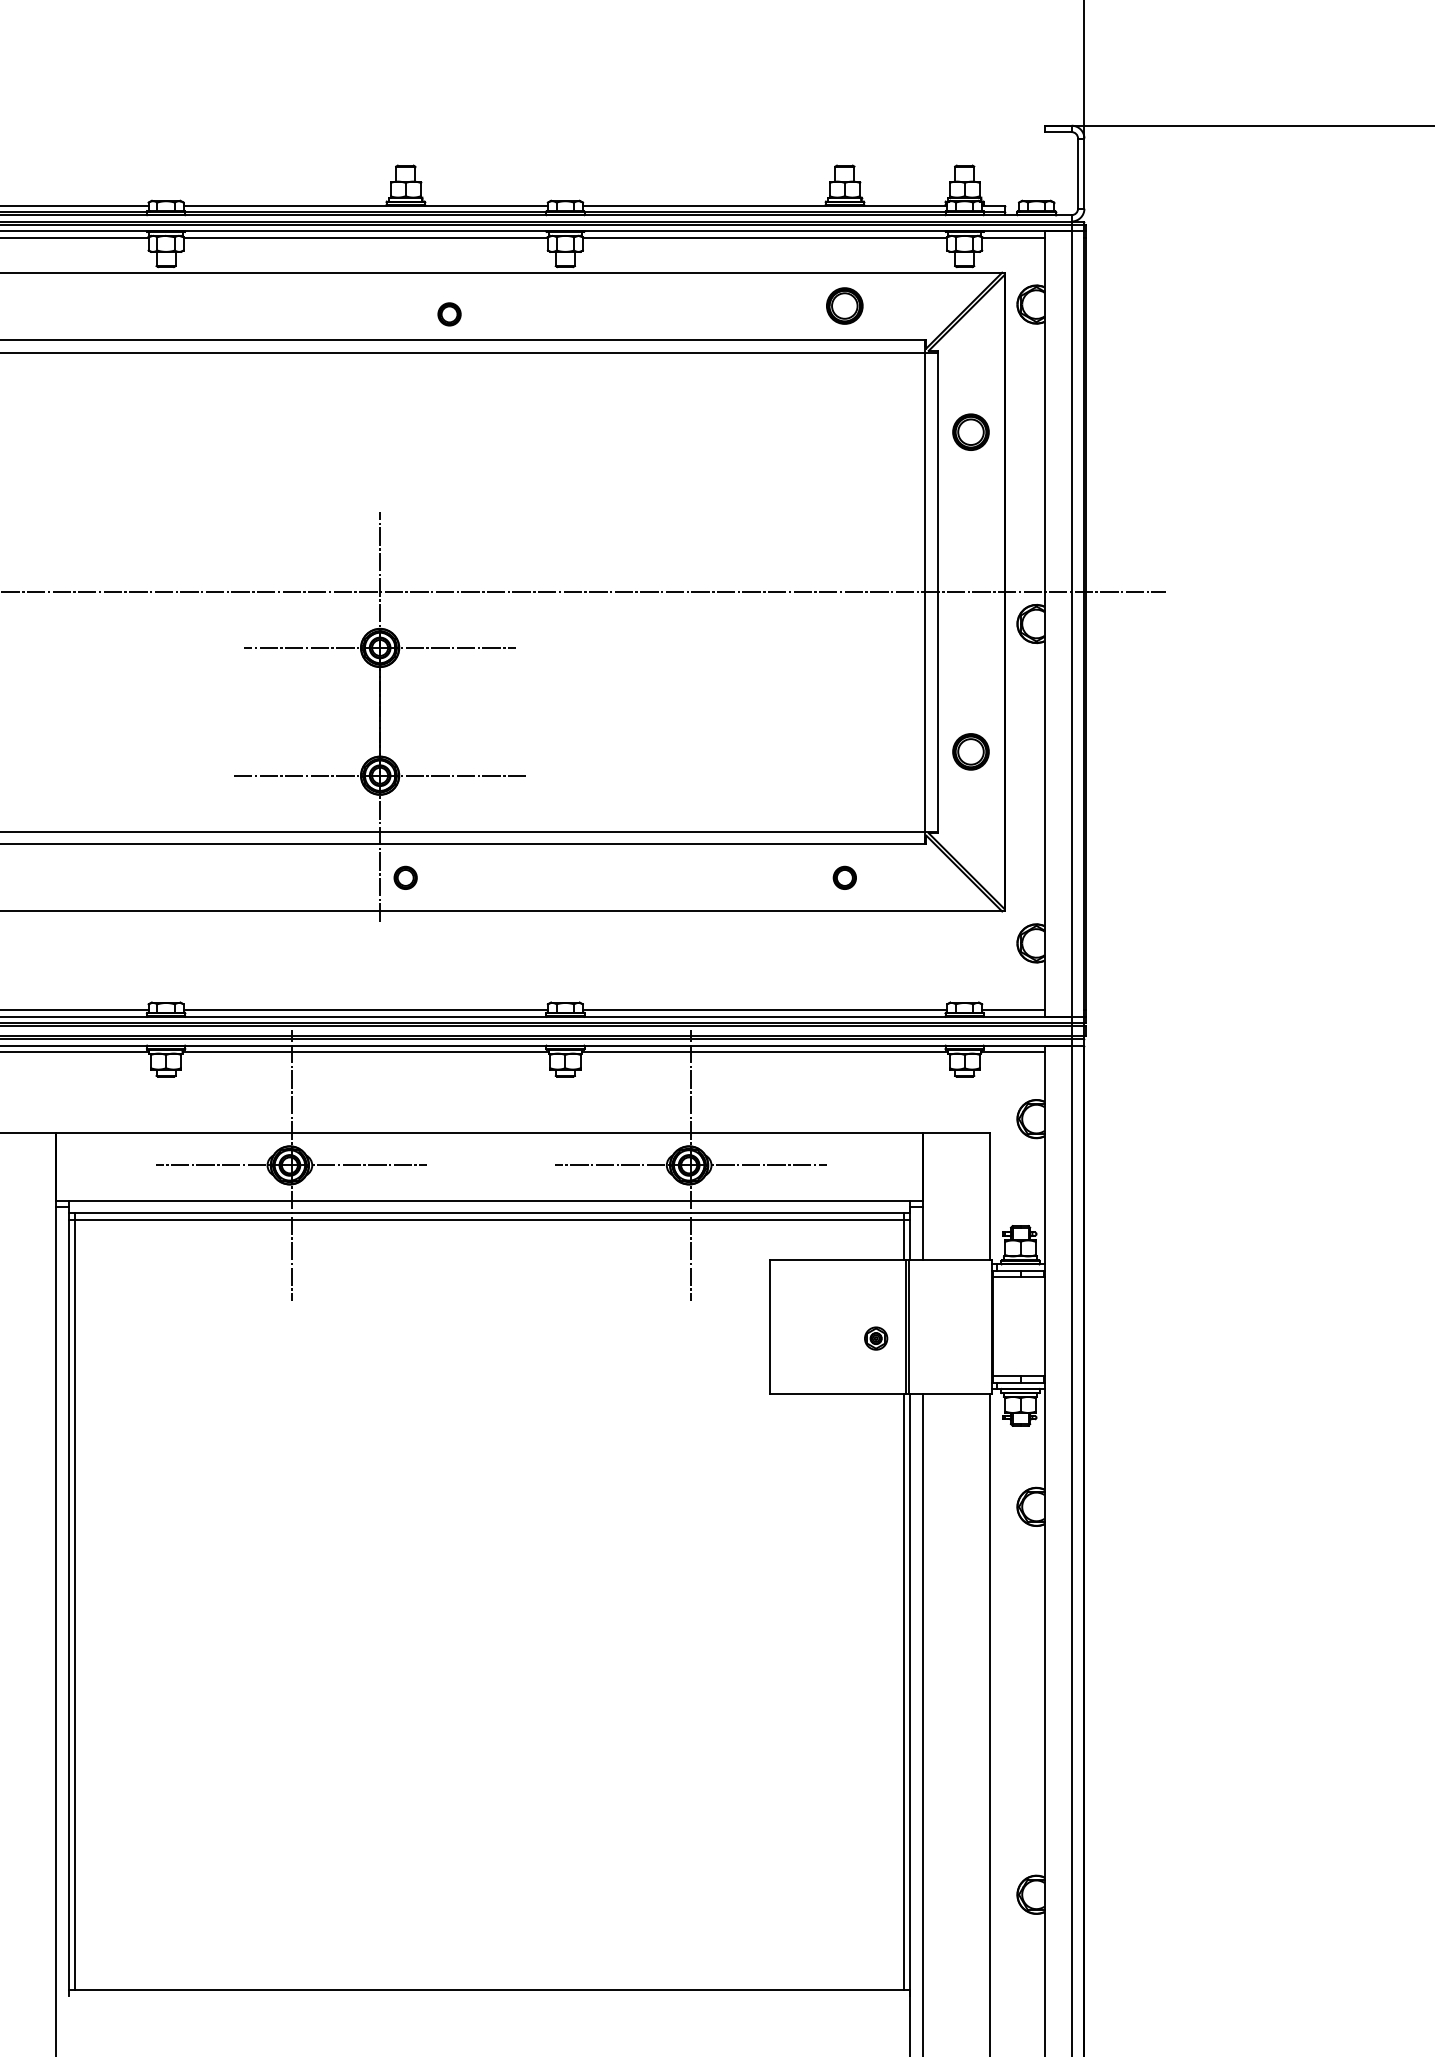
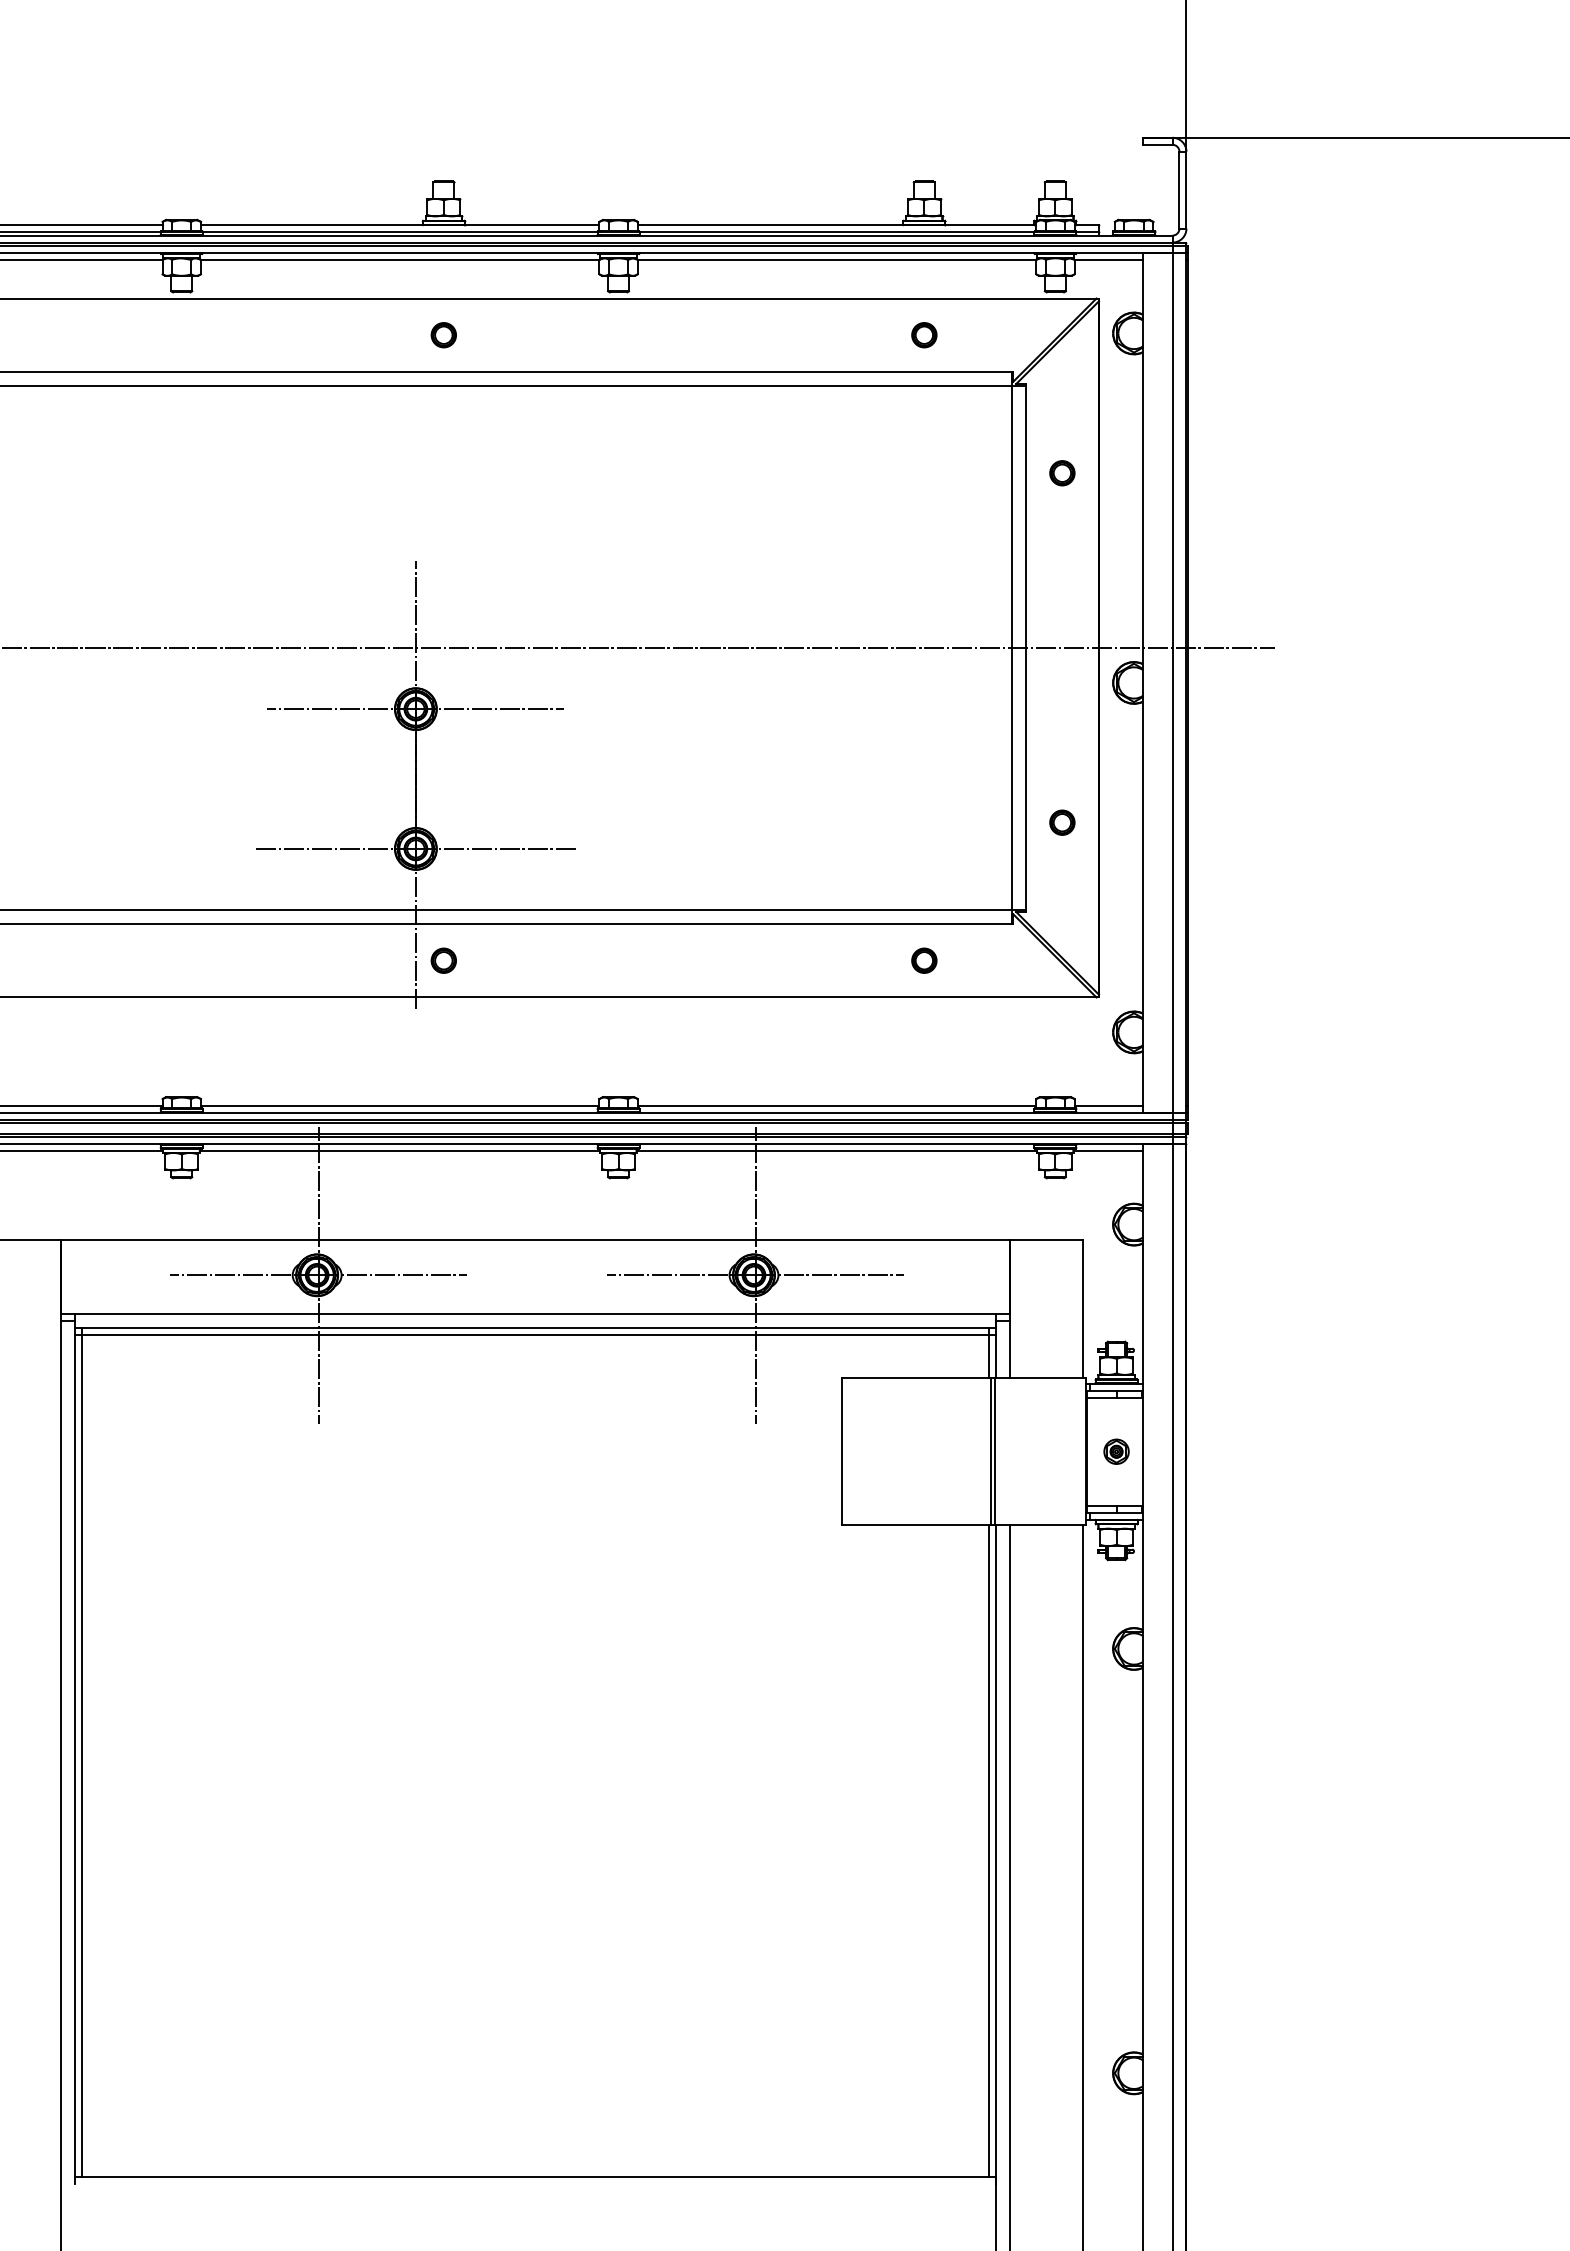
part: (845, 306) -> (924, 335), size x0.62
part: (449, 314) -> (443, 335), moved
part: (971, 432) -> (1062, 473), size x0.62
part: (971, 751) -> (1062, 822), size x0.62
part: (876, 1338) -> (1116, 1451), moved

